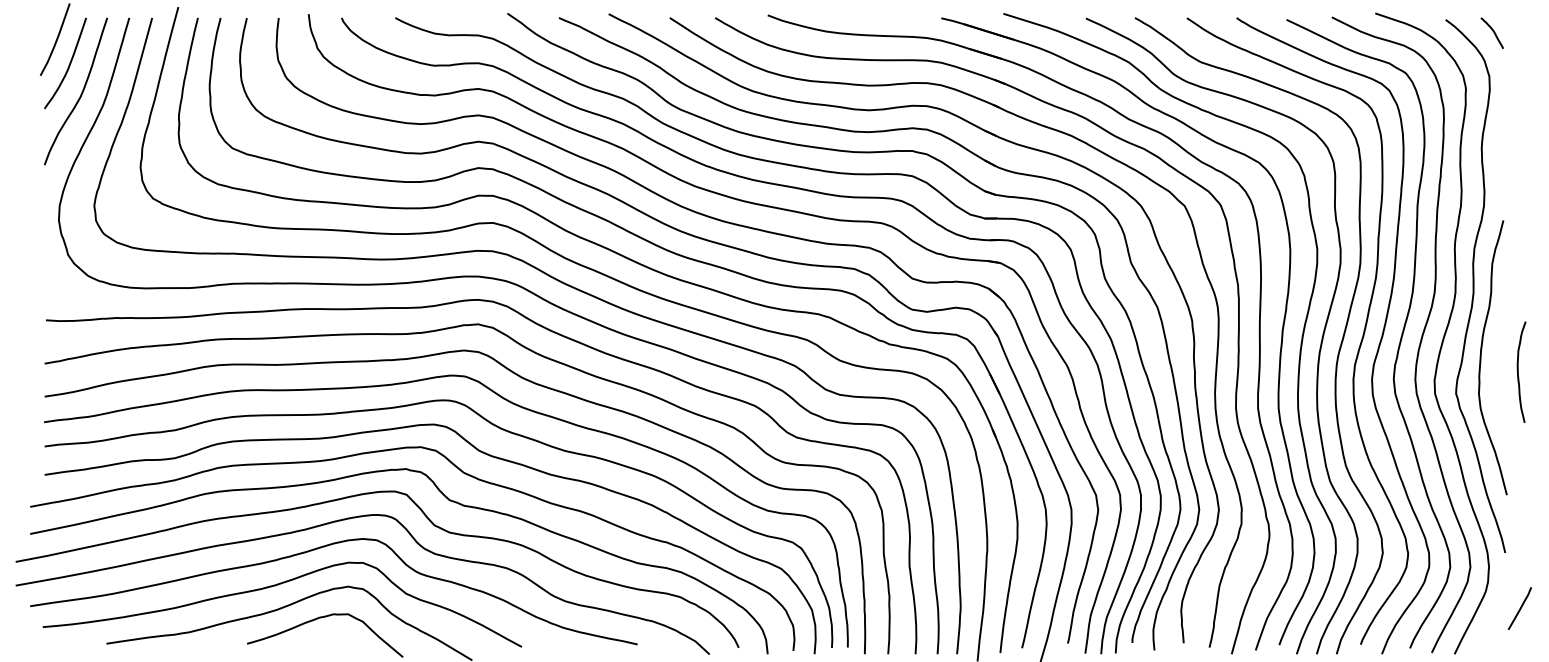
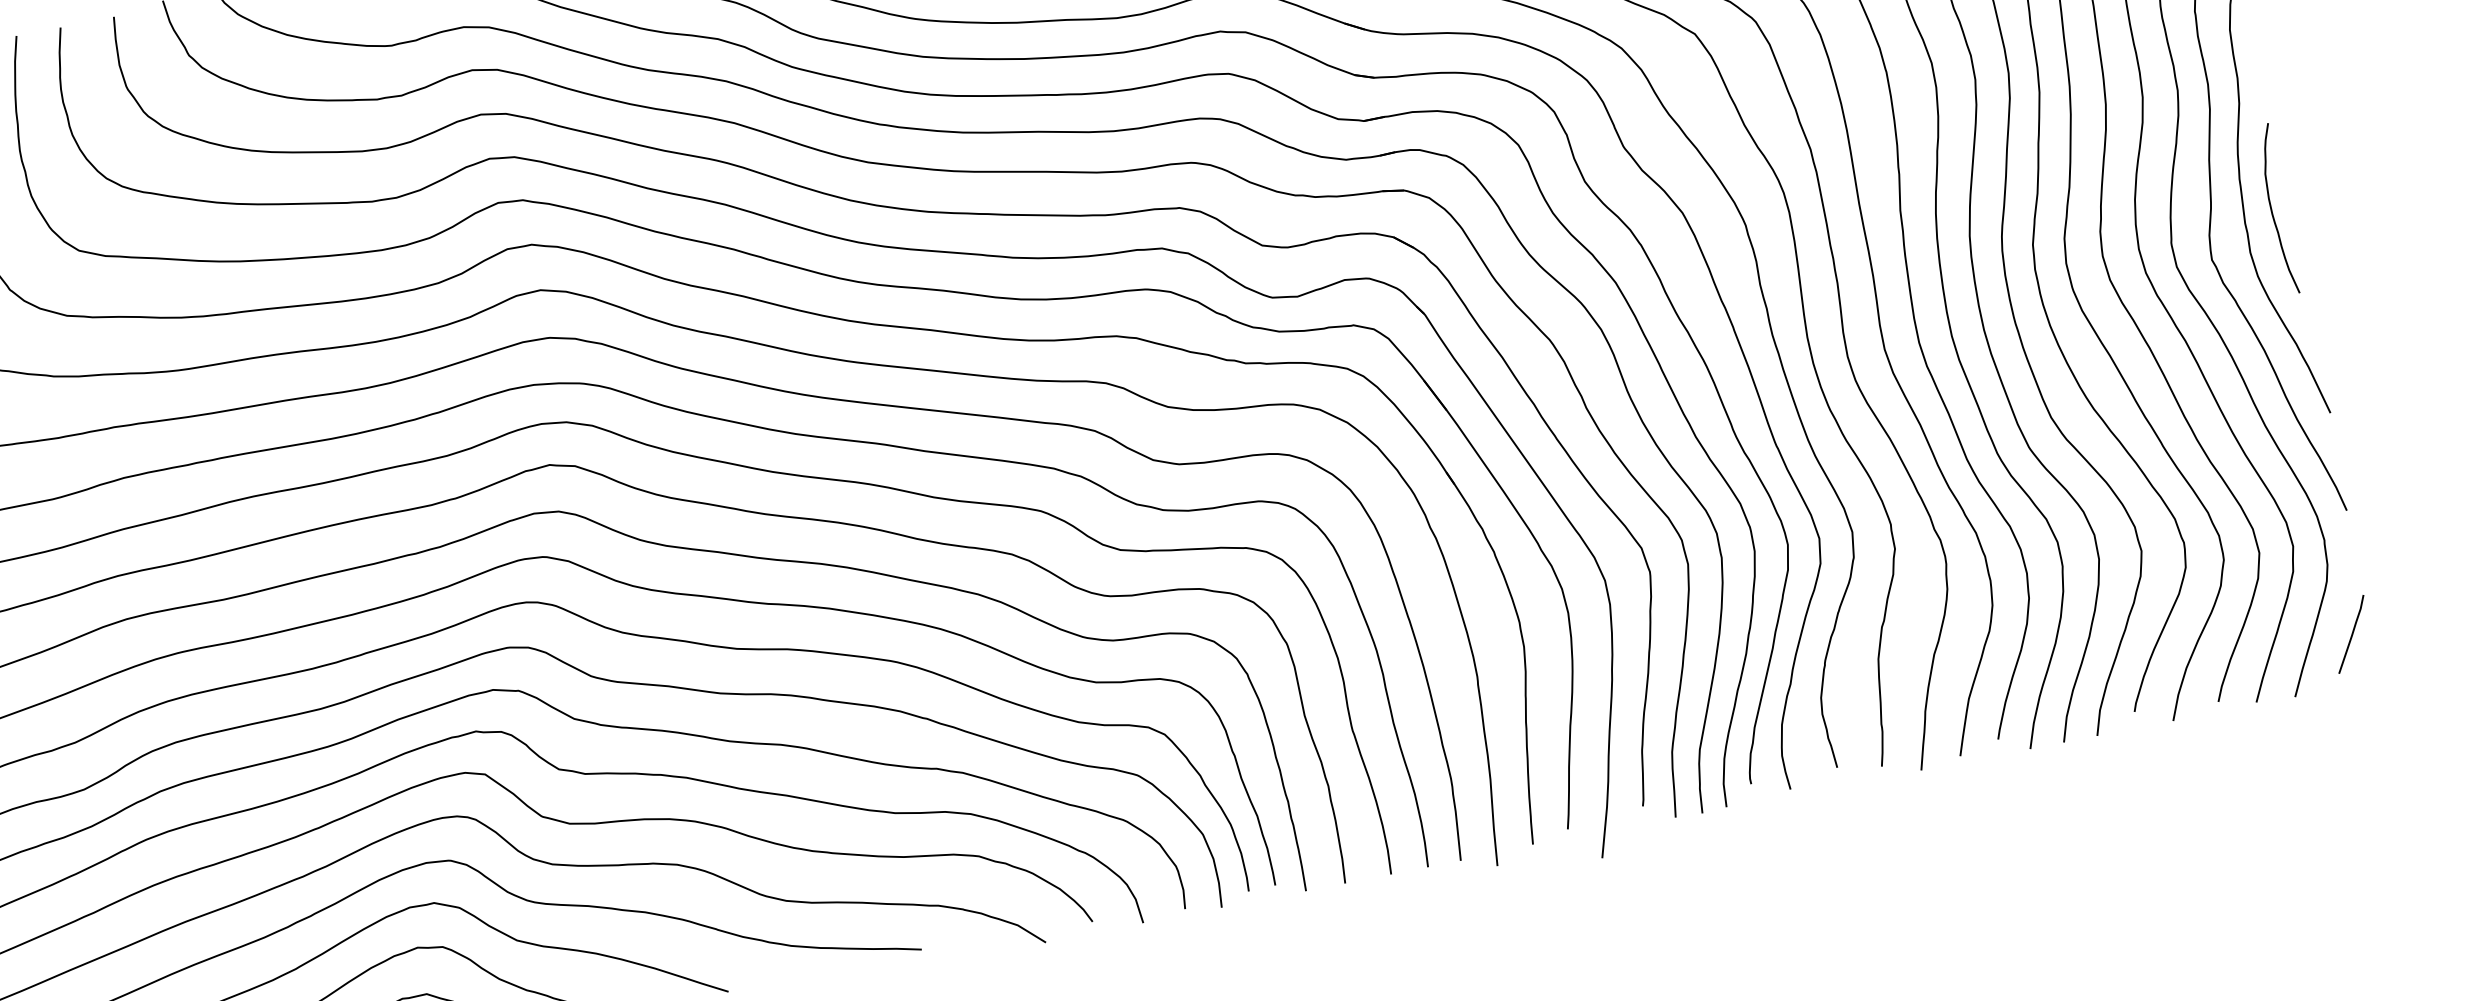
curve: (1518, 371) -> (2272, 209), moved
line: (1519, 608) -> (2350, 634), moved

